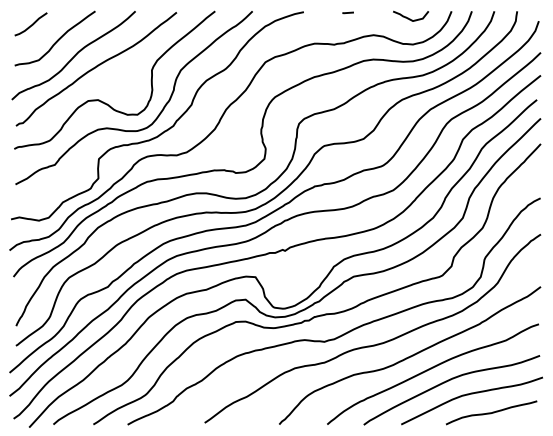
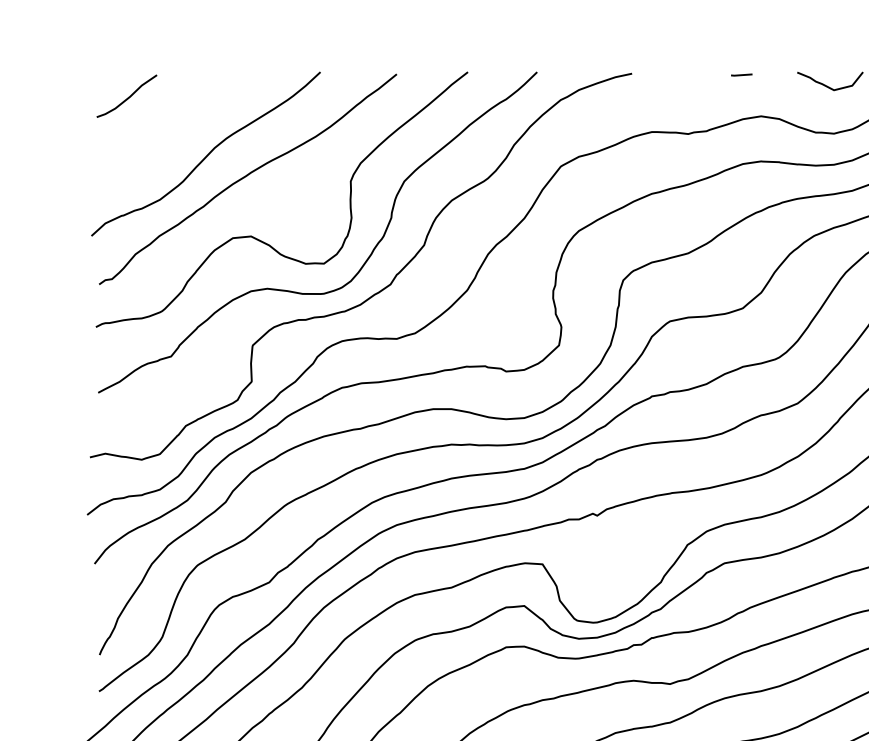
line: (347, 12) -> (740, 74), moved
curve: (56, 40) -> (174, 126), removed

